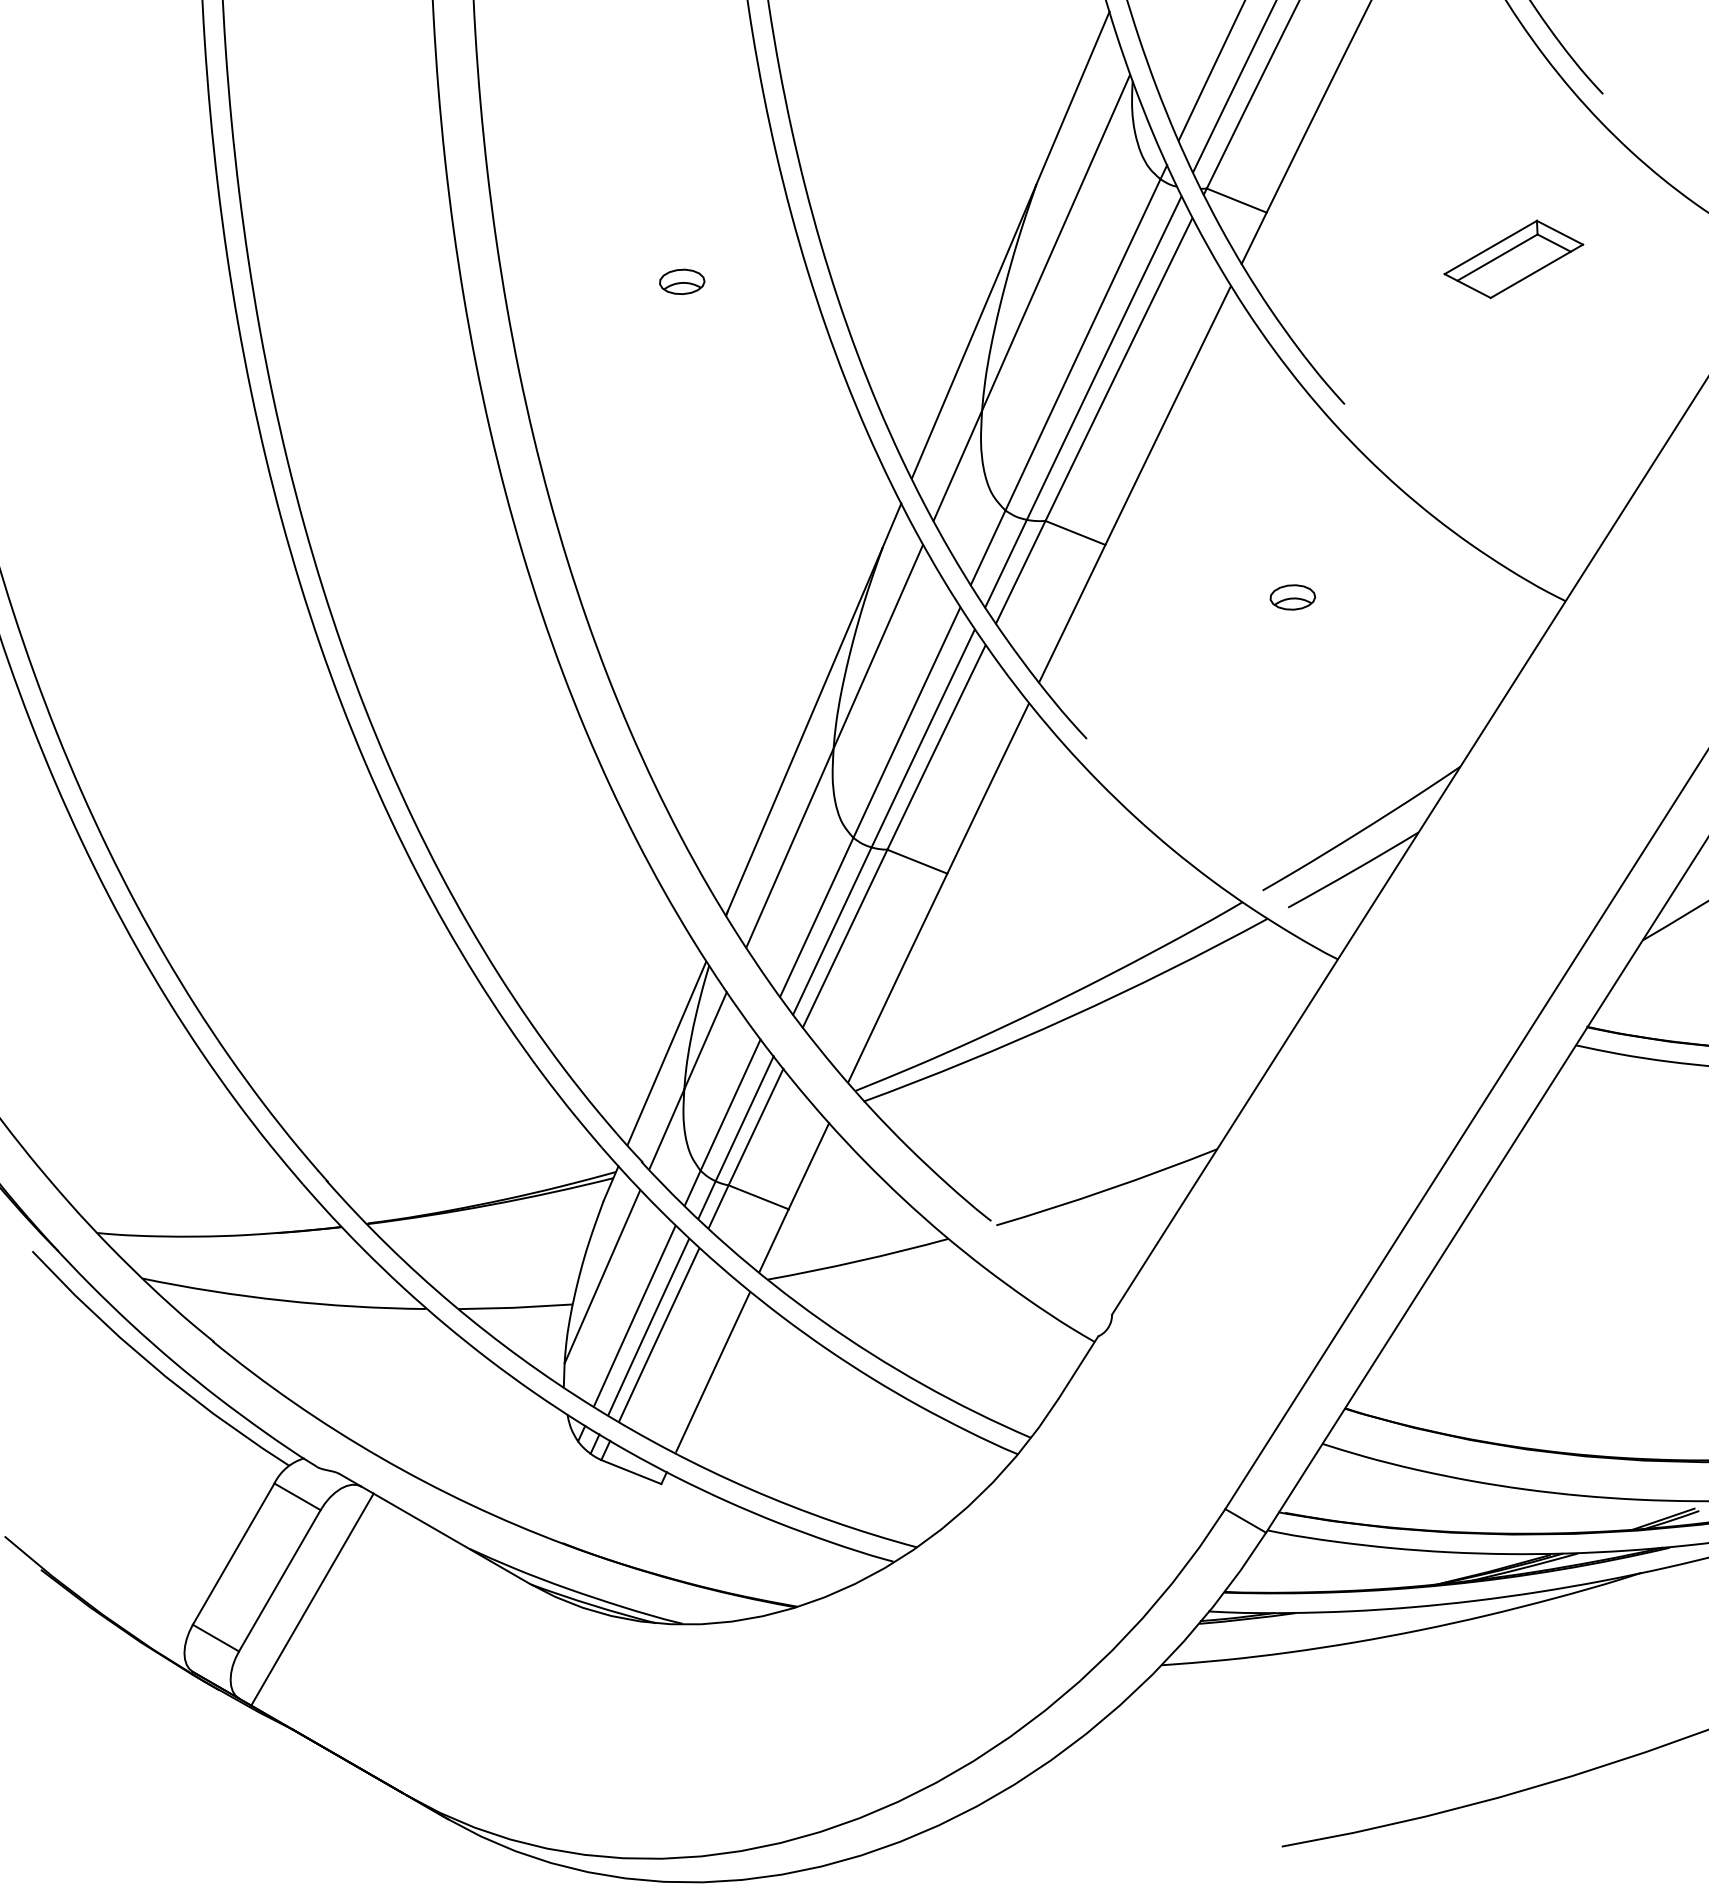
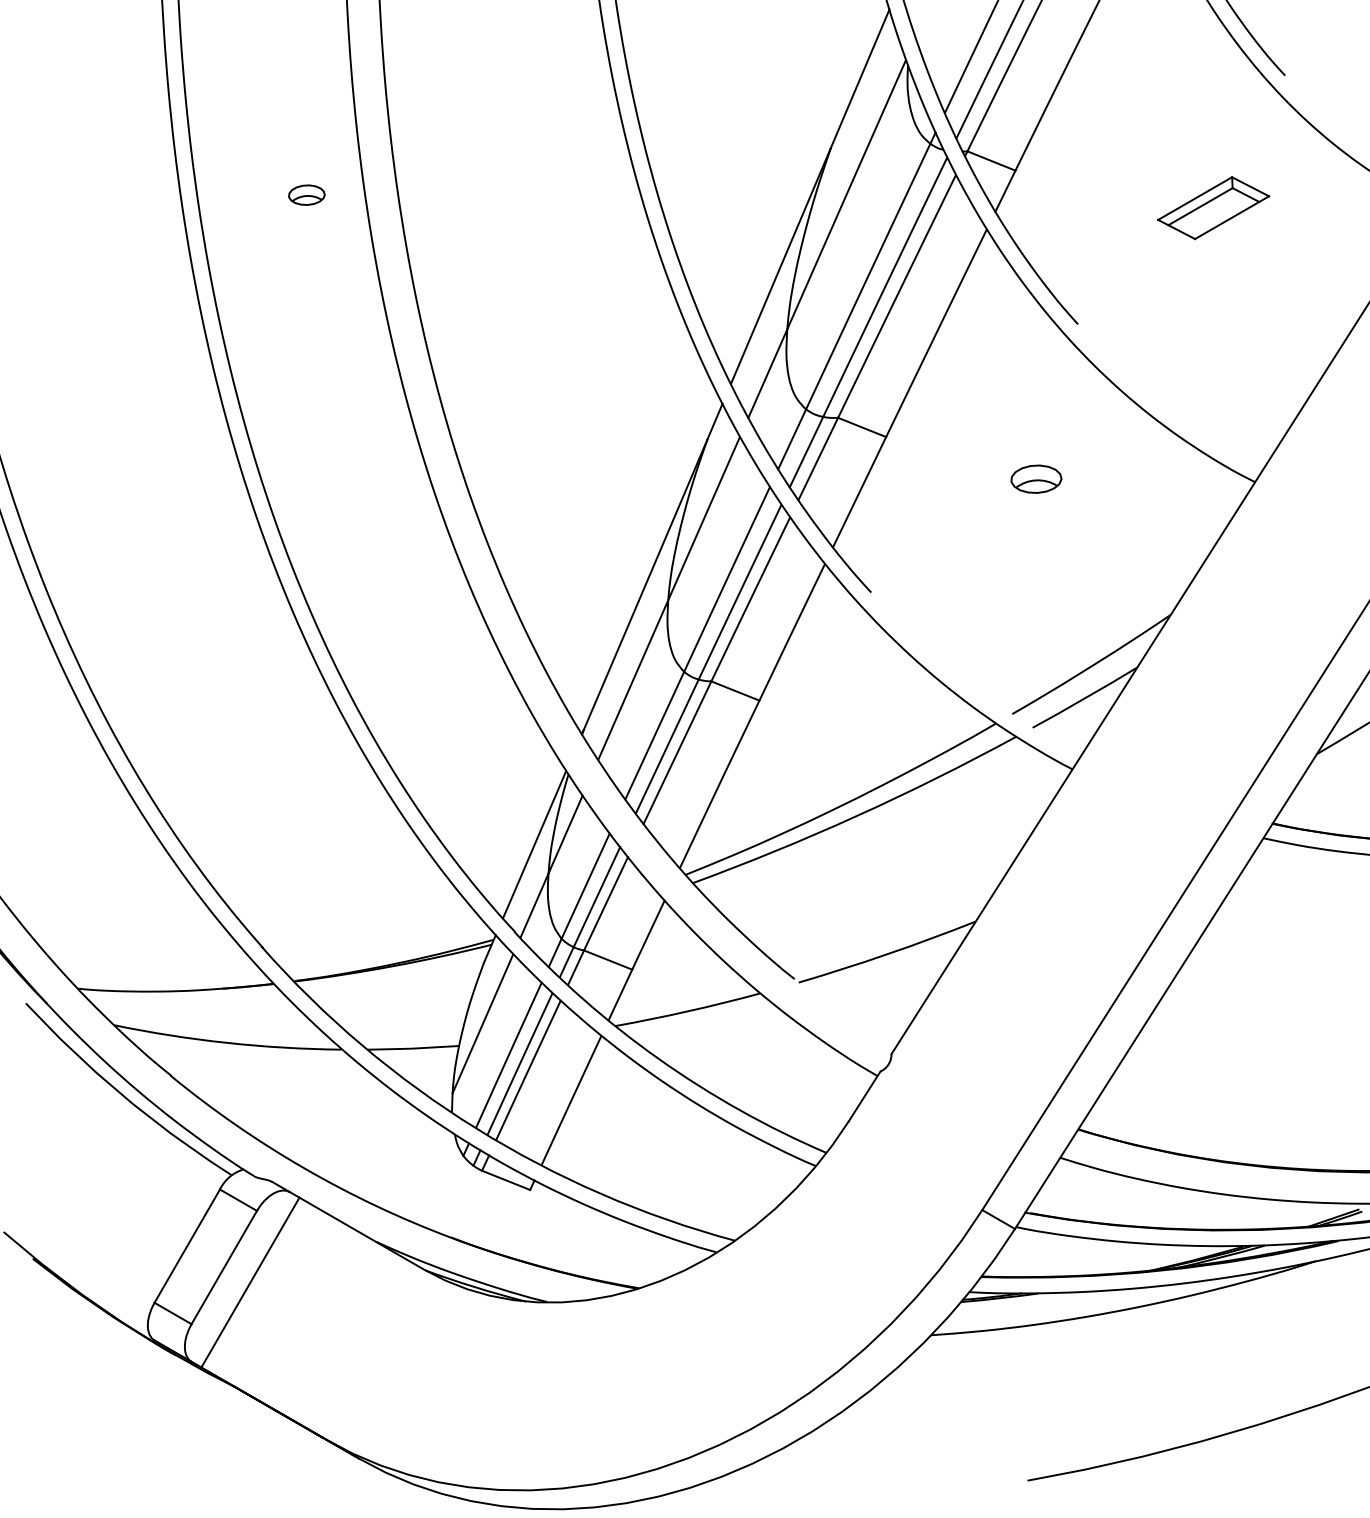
part: (681, 281) -> (306, 194), moved
part: (1292, 596) -> (1036, 478), size x1.4

